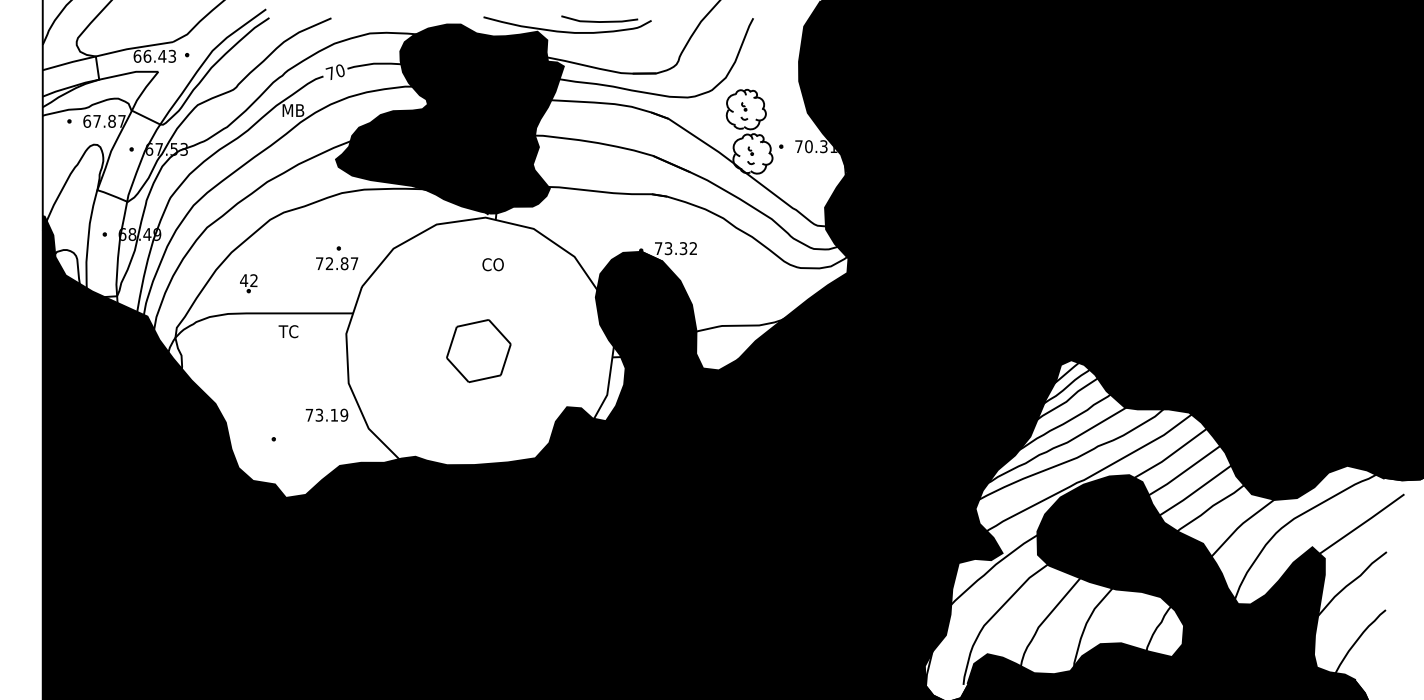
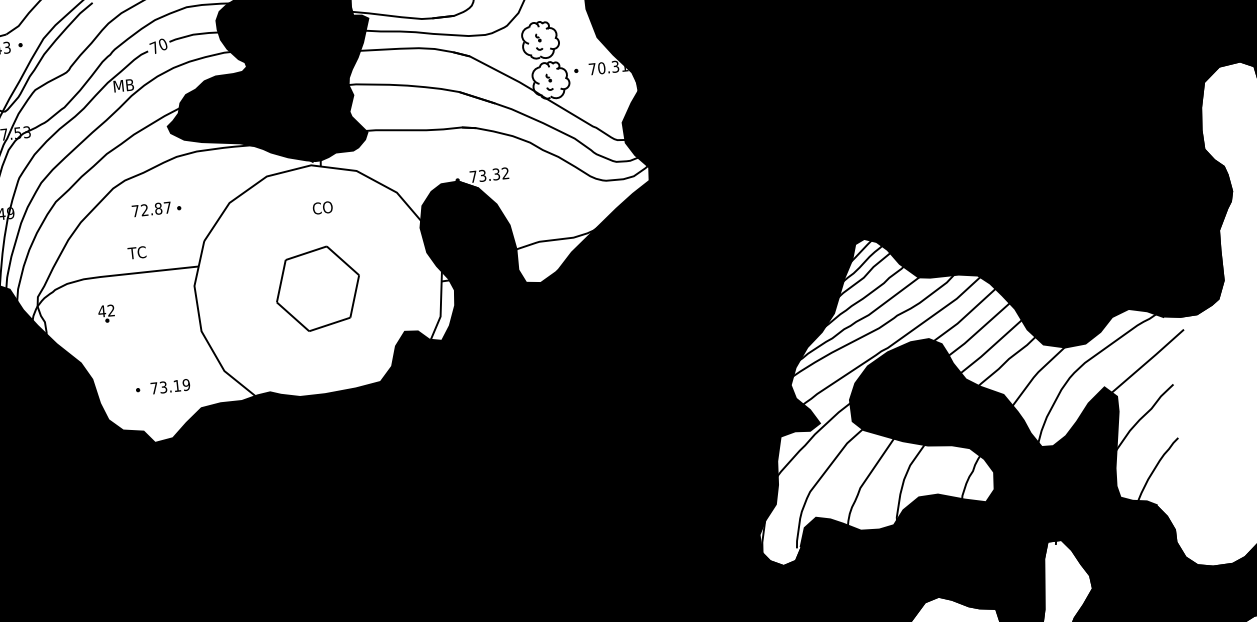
text: (337, 263) -> (151, 209), moved
part: (248, 283) -> (106, 313), moved
text: (288, 331) -> (137, 252), moved
part: (478, 350) -> (317, 288), size x1.43
text: (326, 414) -> (169, 386), moved

